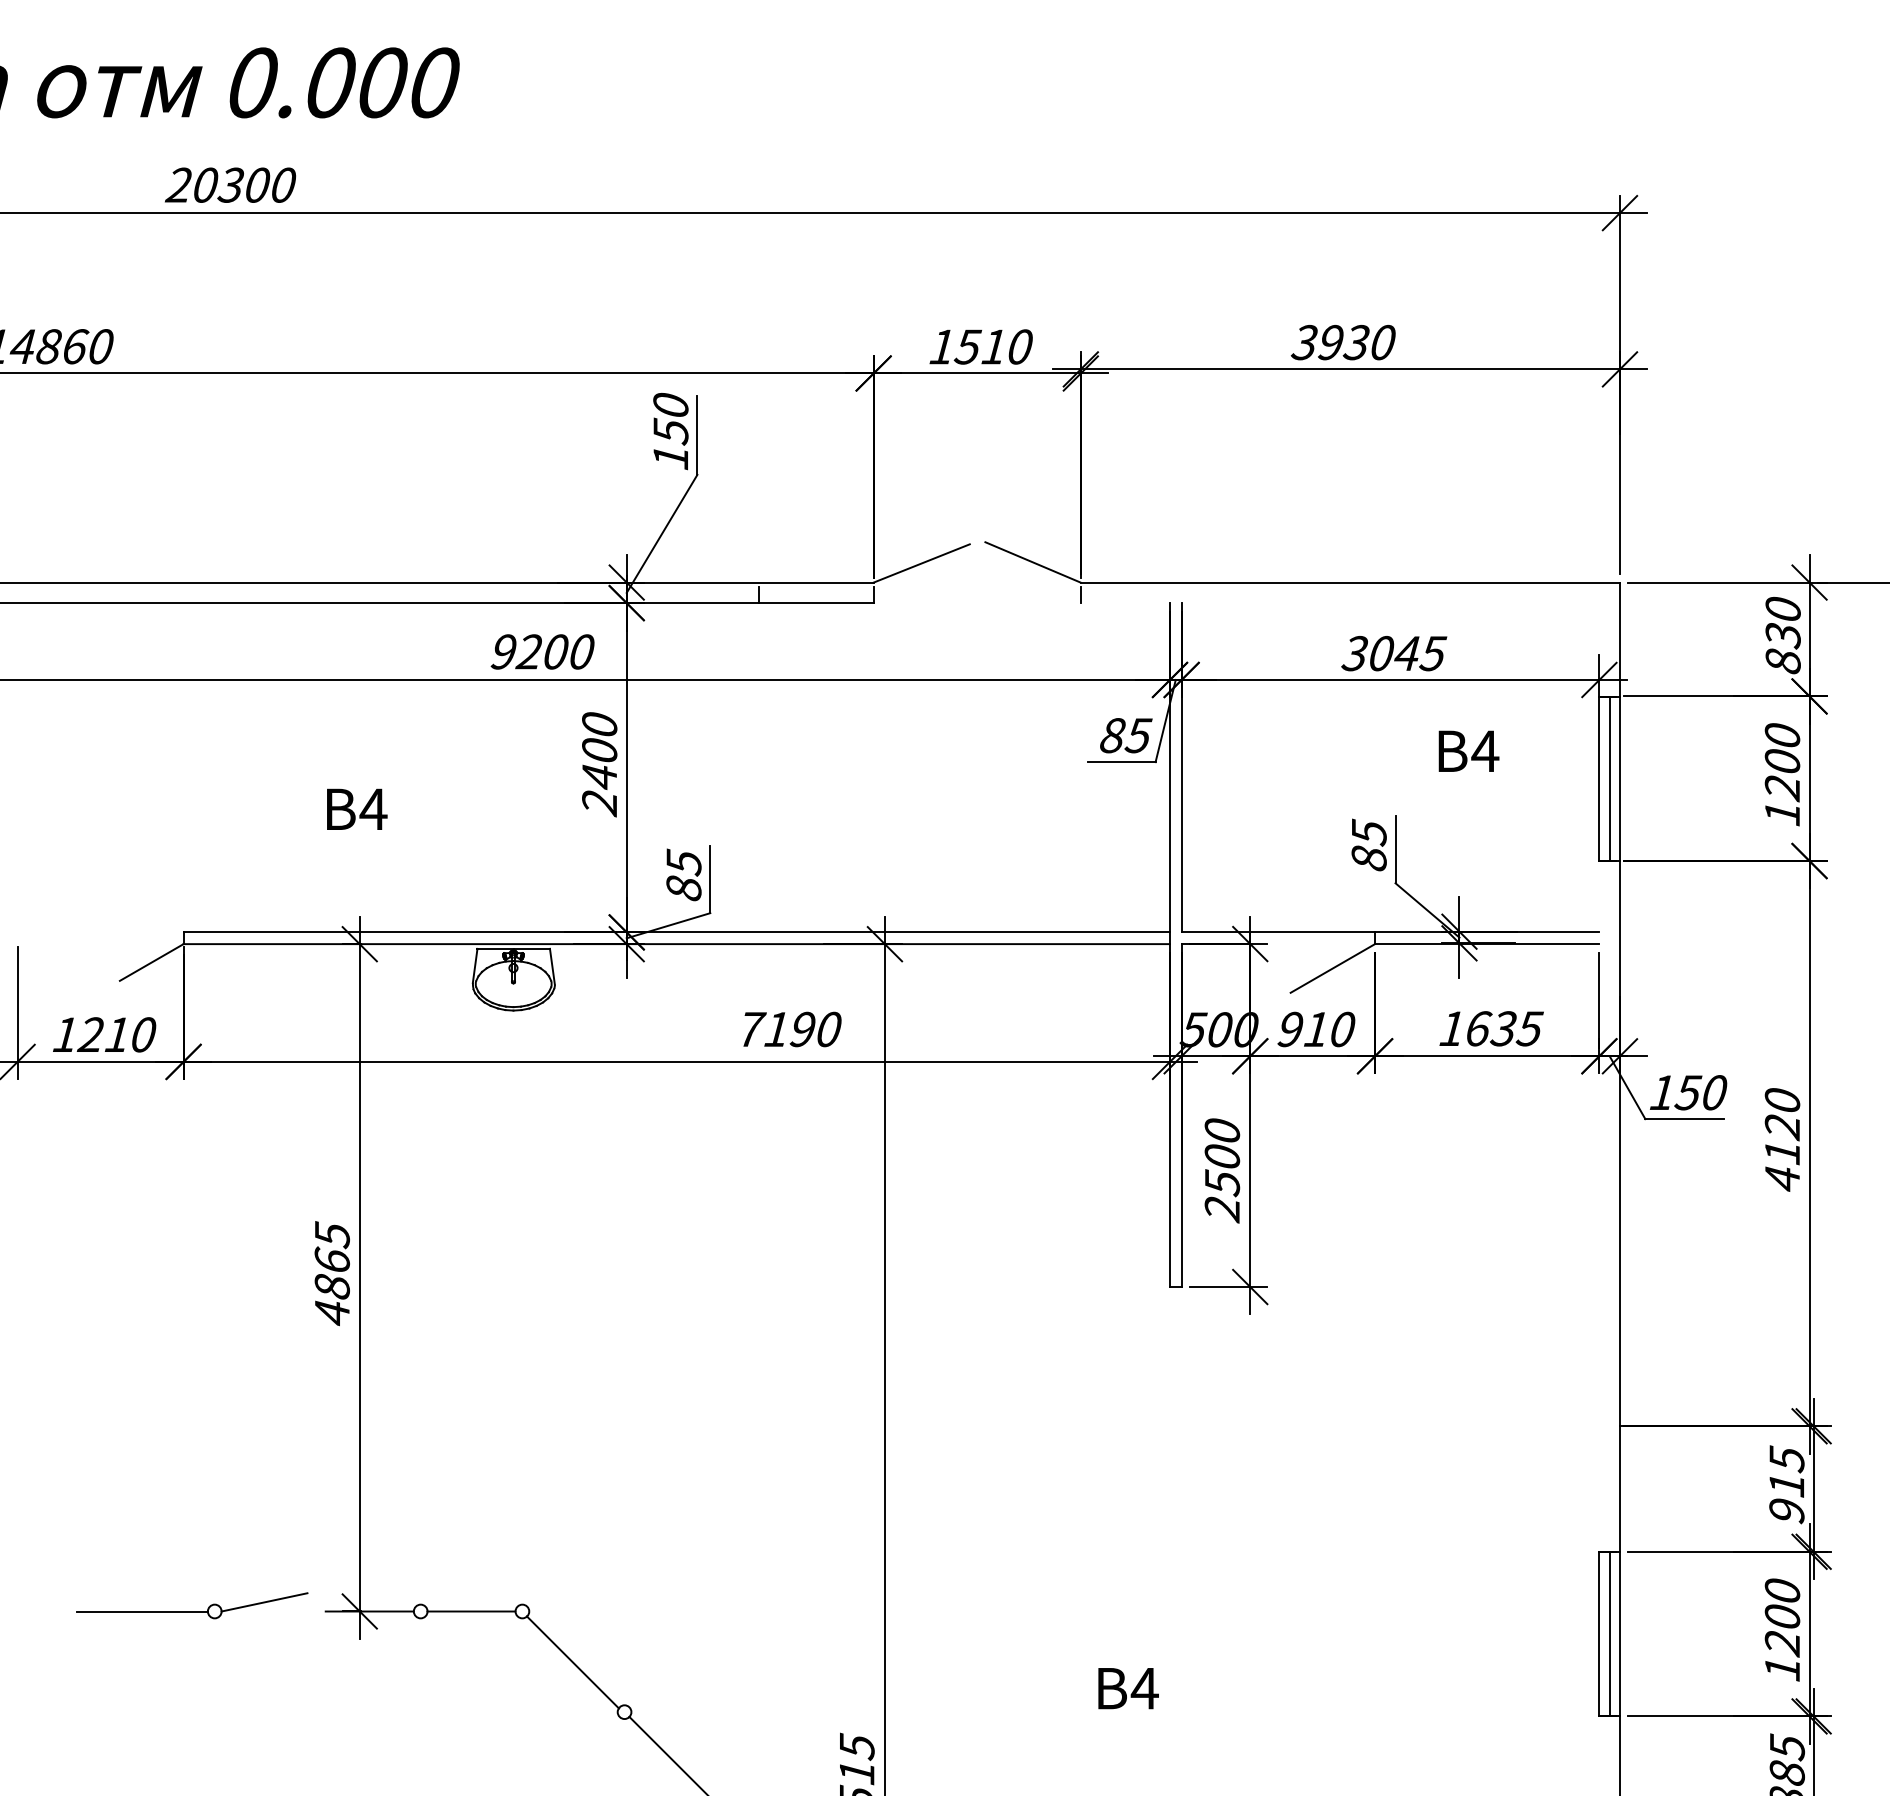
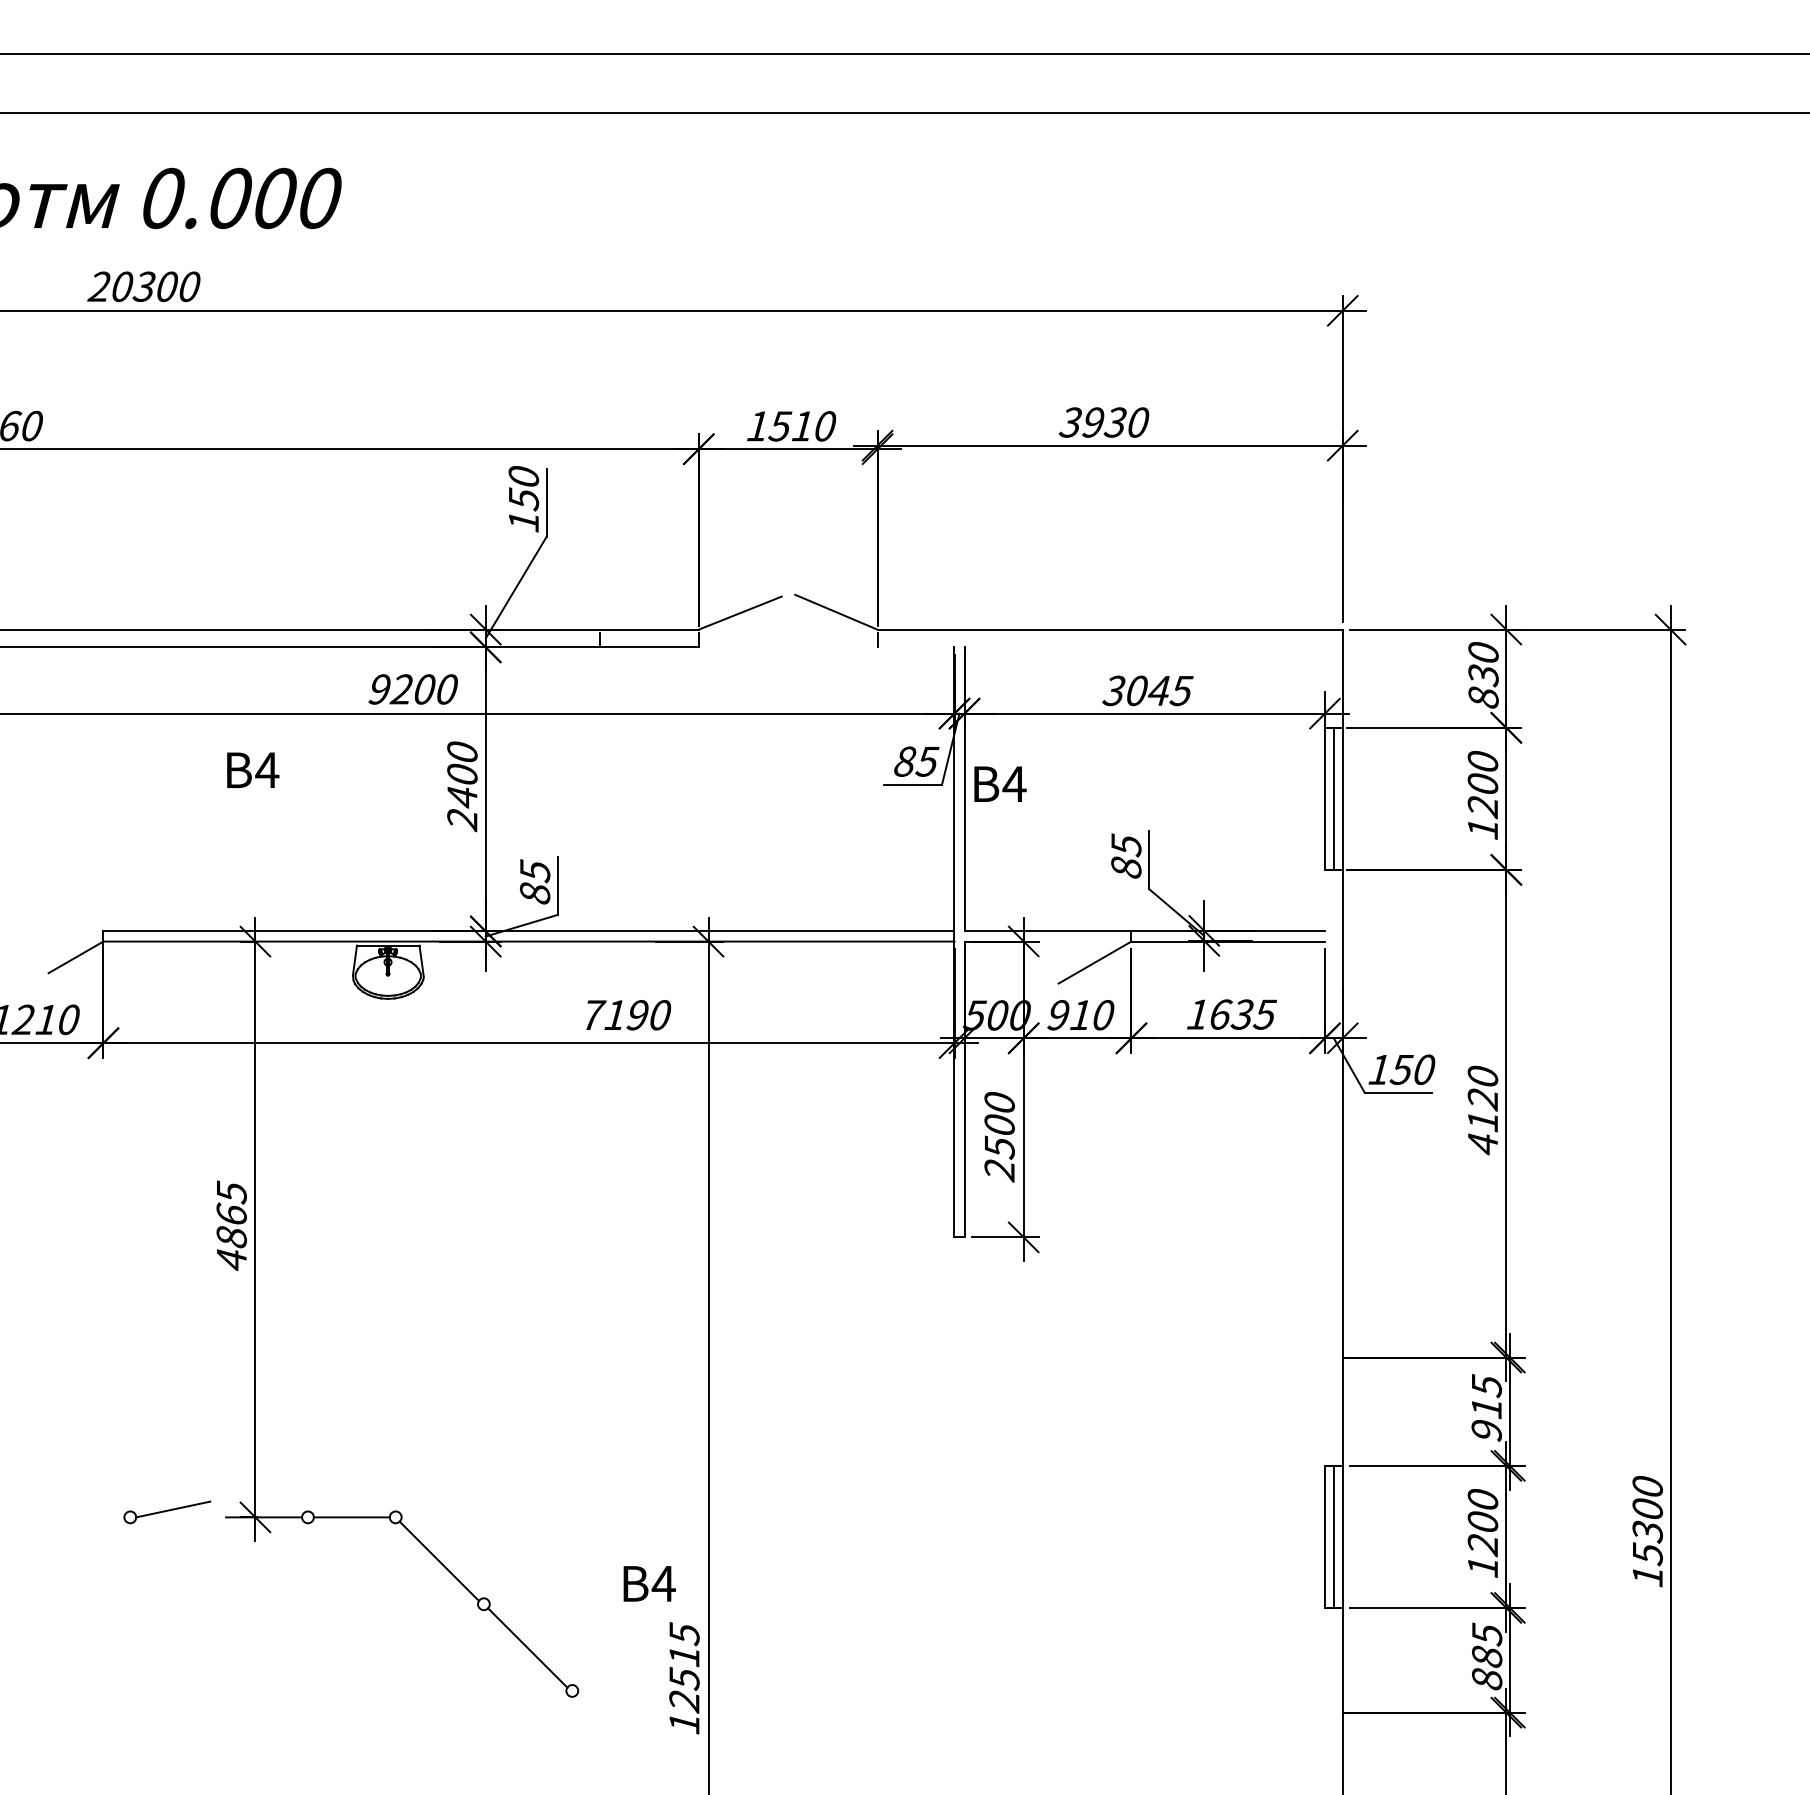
text: (1469, 750) -> (1000, 783), moved
text: (357, 808) -> (253, 769), moved
line: (141, 1611) -> (67, 1517), removed
text: (1128, 1688) -> (649, 1583), moved

